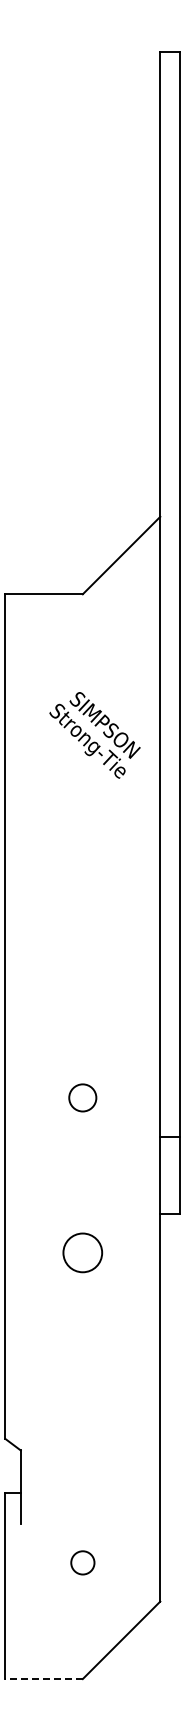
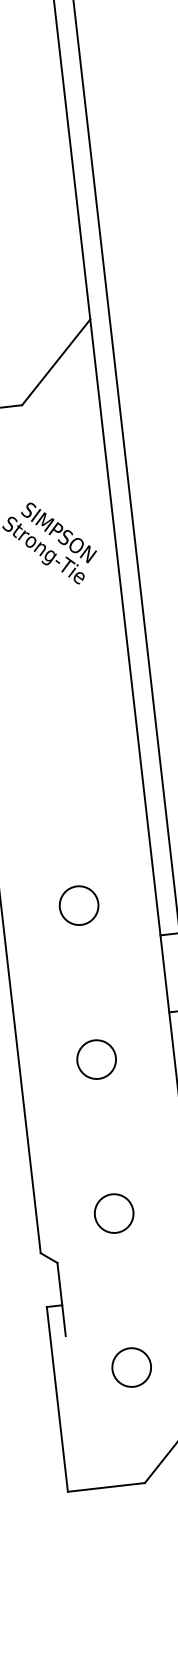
circle: (82, 1097) -> (78, 905), size x1.43
circle: (82, 1407) -> (113, 1213), added
circle: (82, 1562) -> (131, 1367), size x1.67
line: (44, 1679) -> (106, 1487), dashed -> solid

